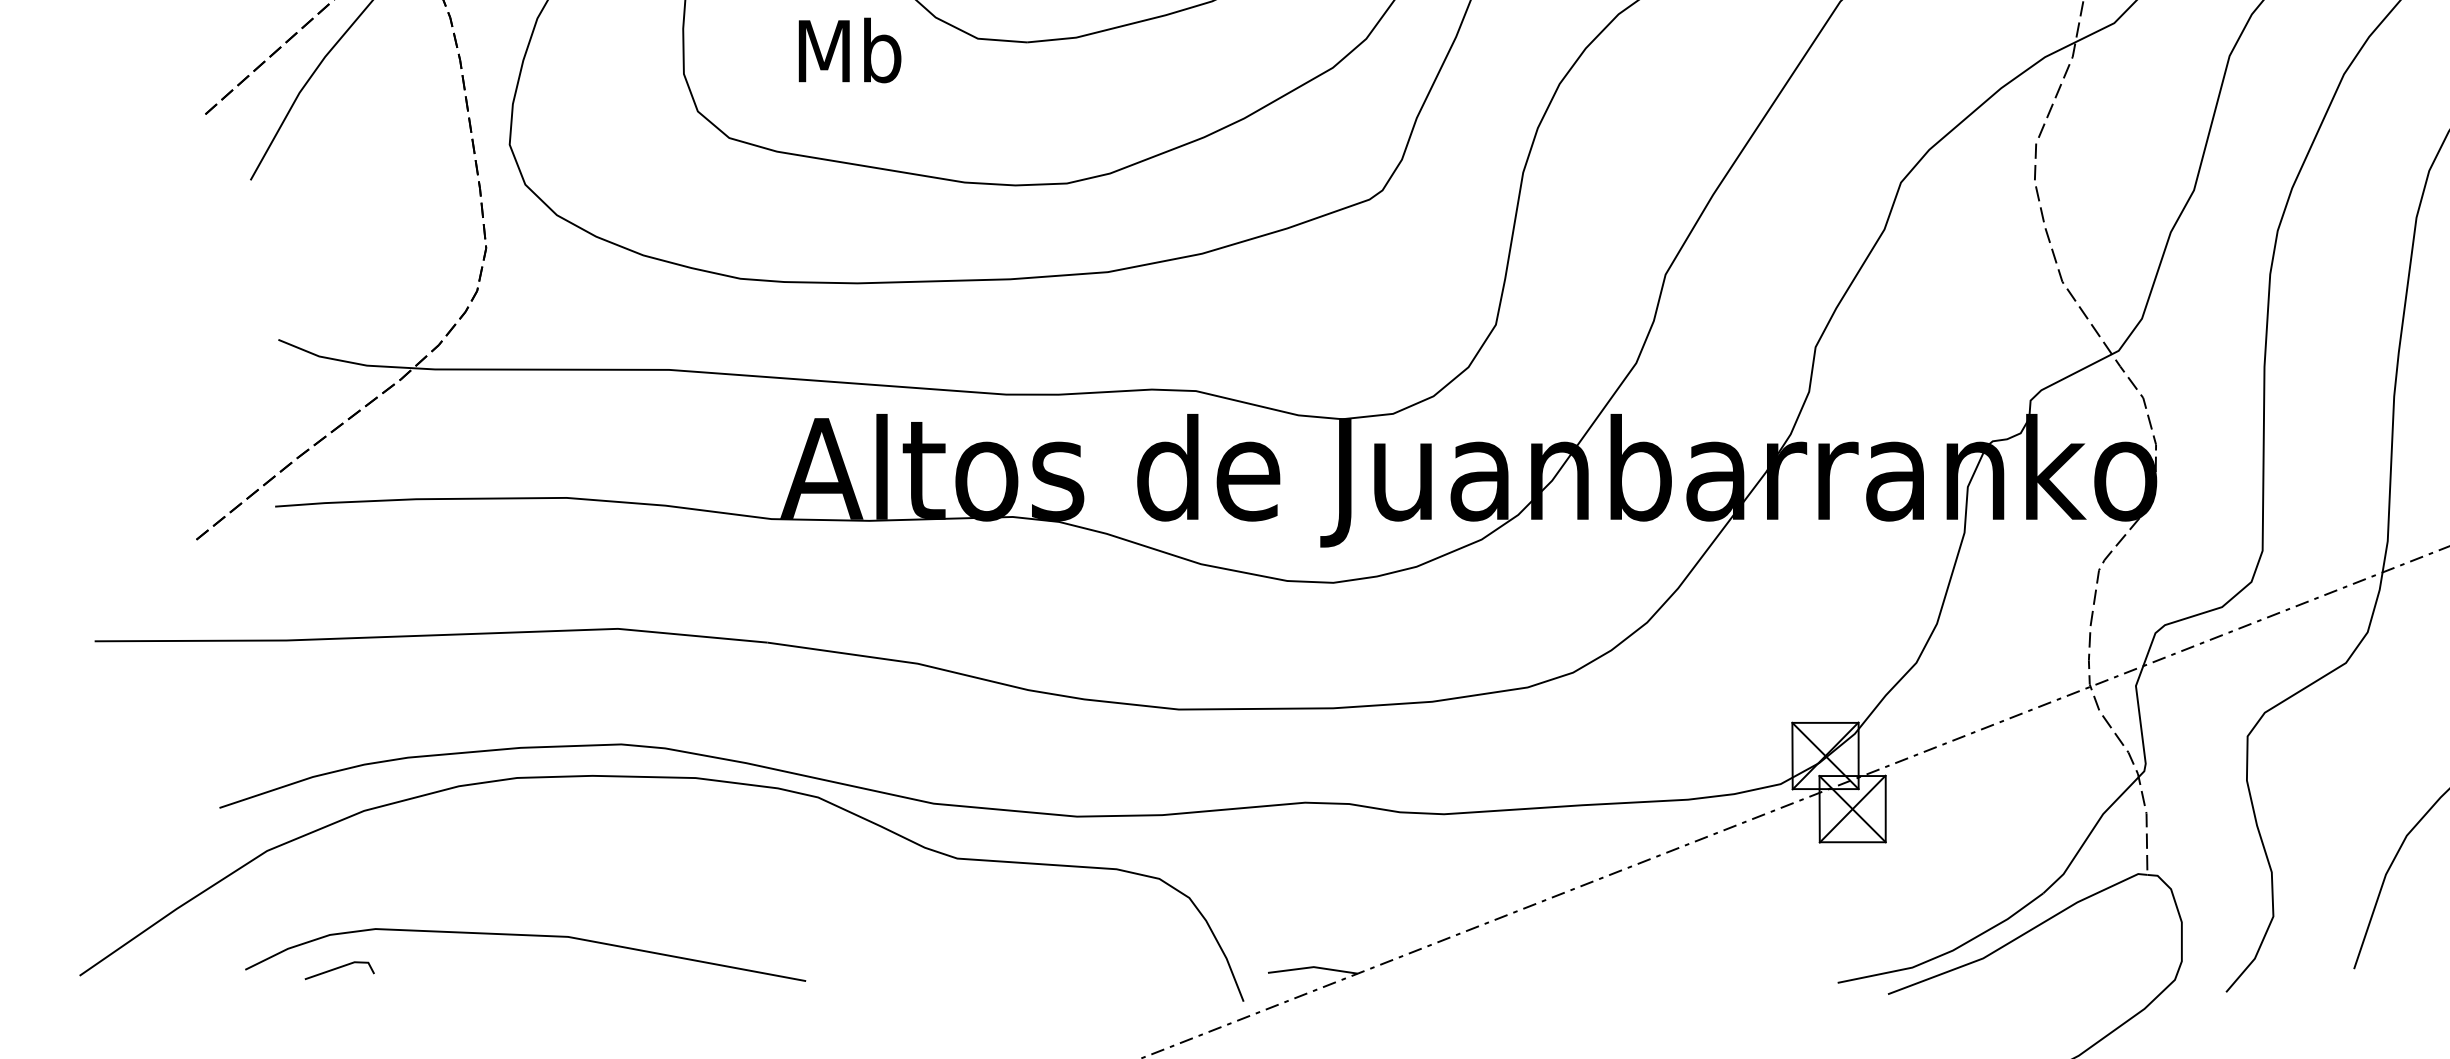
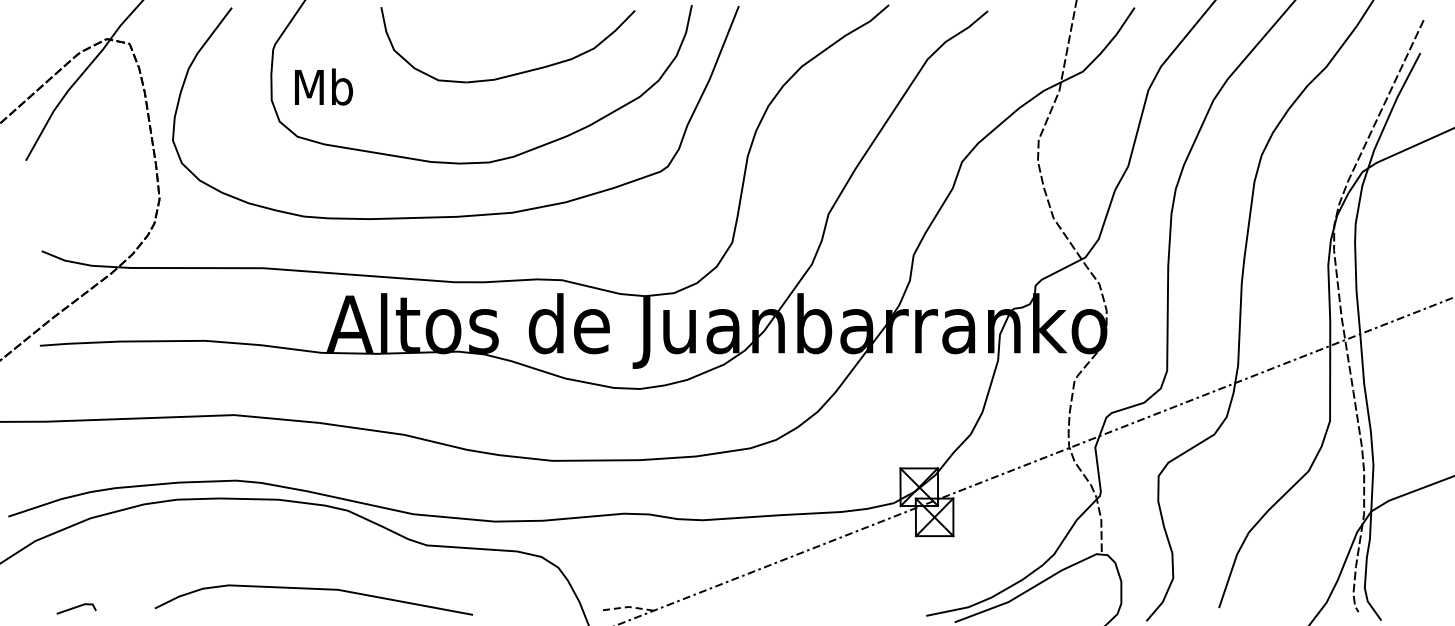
text: (849, 49) -> (323, 86), moved
curve: (524, 936) -> (313, 589), moved
line: (1312, 966) -> (628, 606), solid -> dashed

